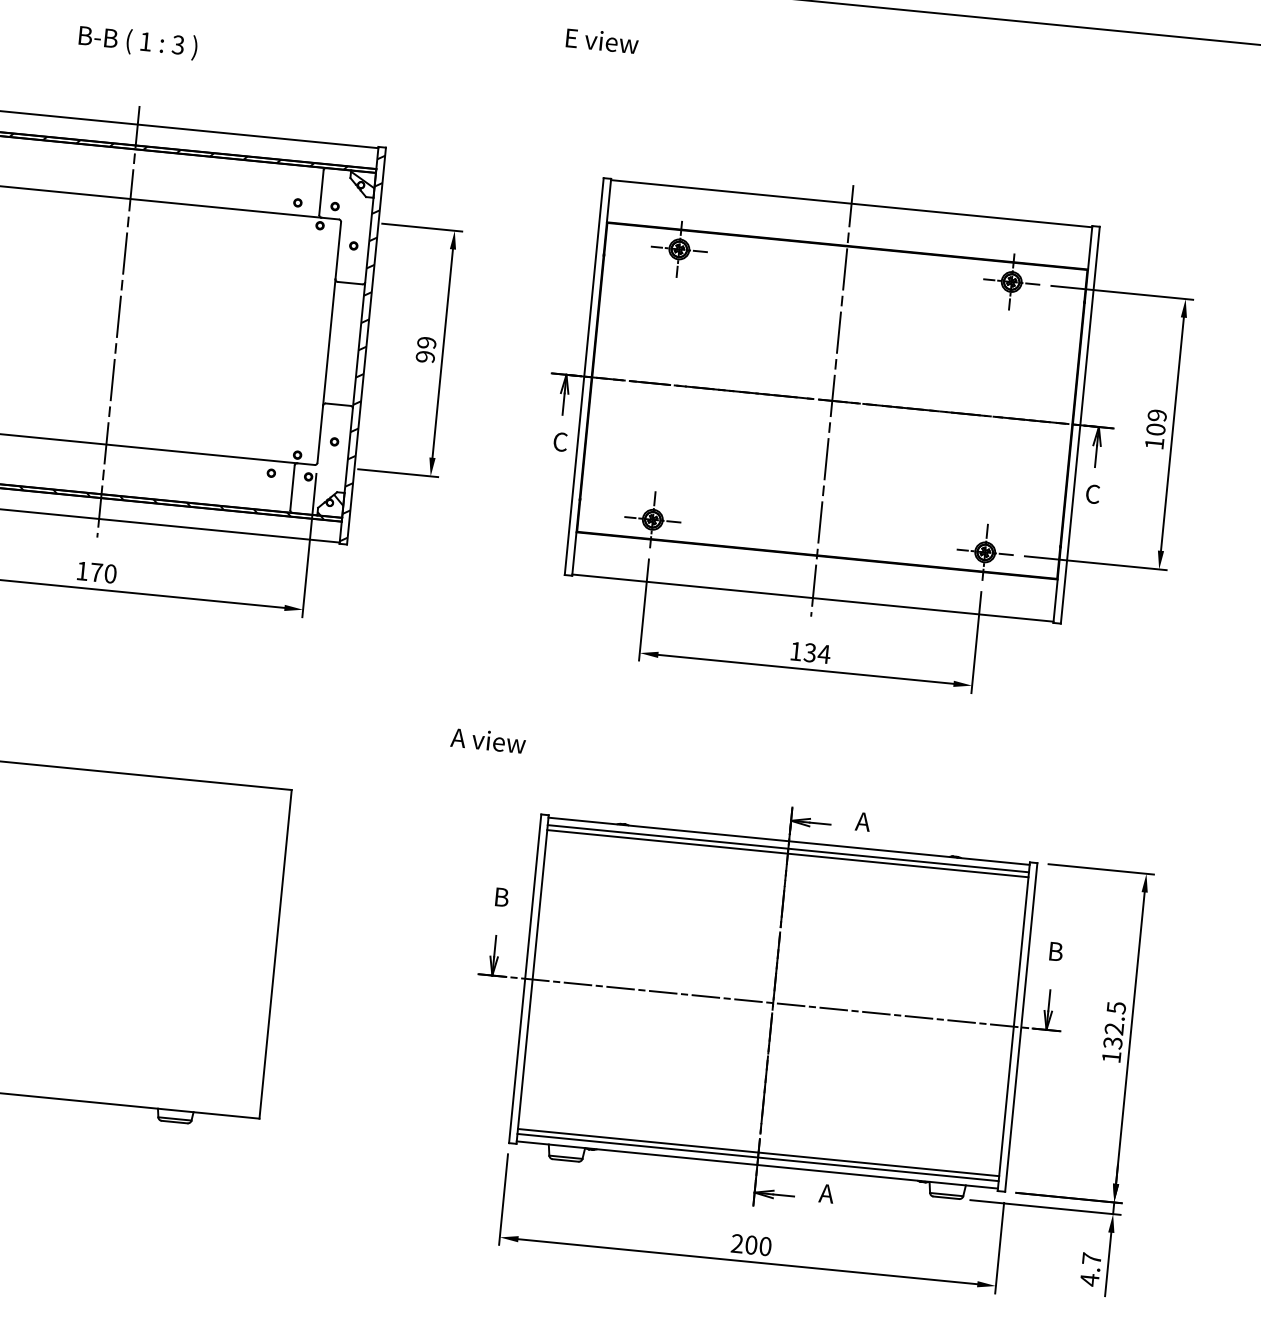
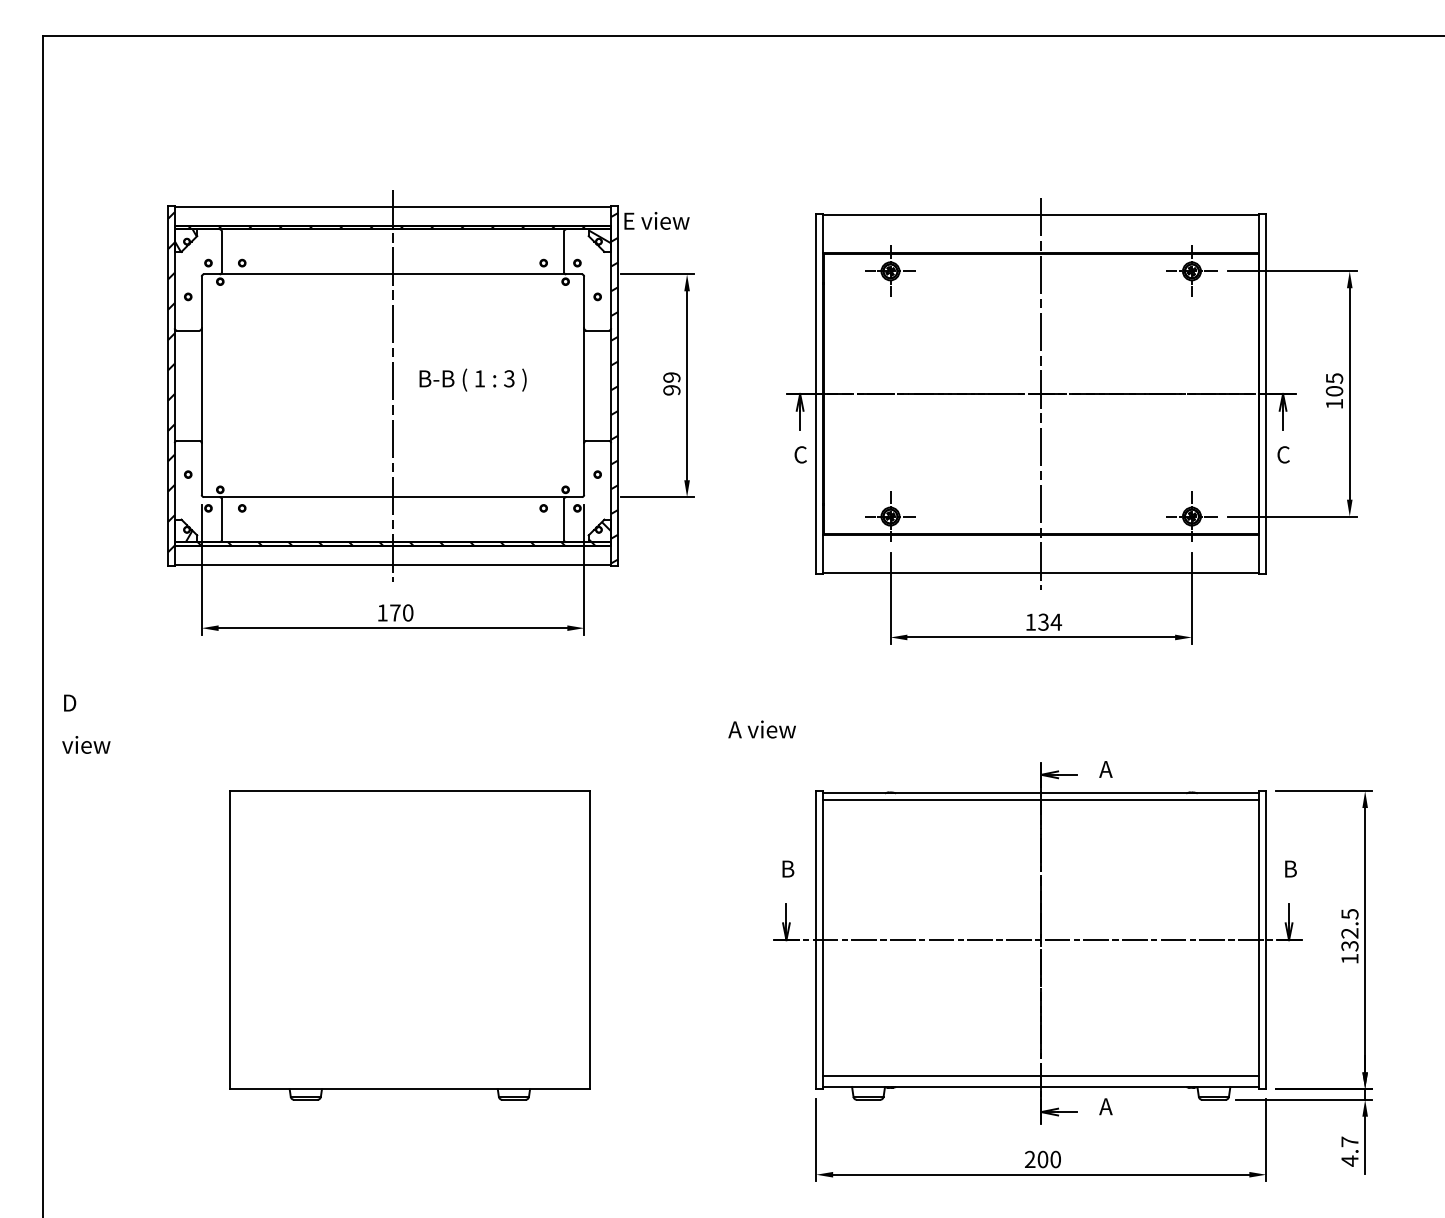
text: (601, 40) -> (656, 220), moved
text: (137, 41) -> (472, 379), moved
text: (1157, 415) -> (1334, 378), 109 -> 105
line: (788, 853) -> (1041, 804), removed
line: (758, 1157) -> (1041, 1080), removed

